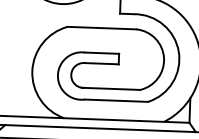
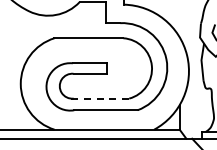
line: (110, 88) -> (99, 98), solid -> dashed

